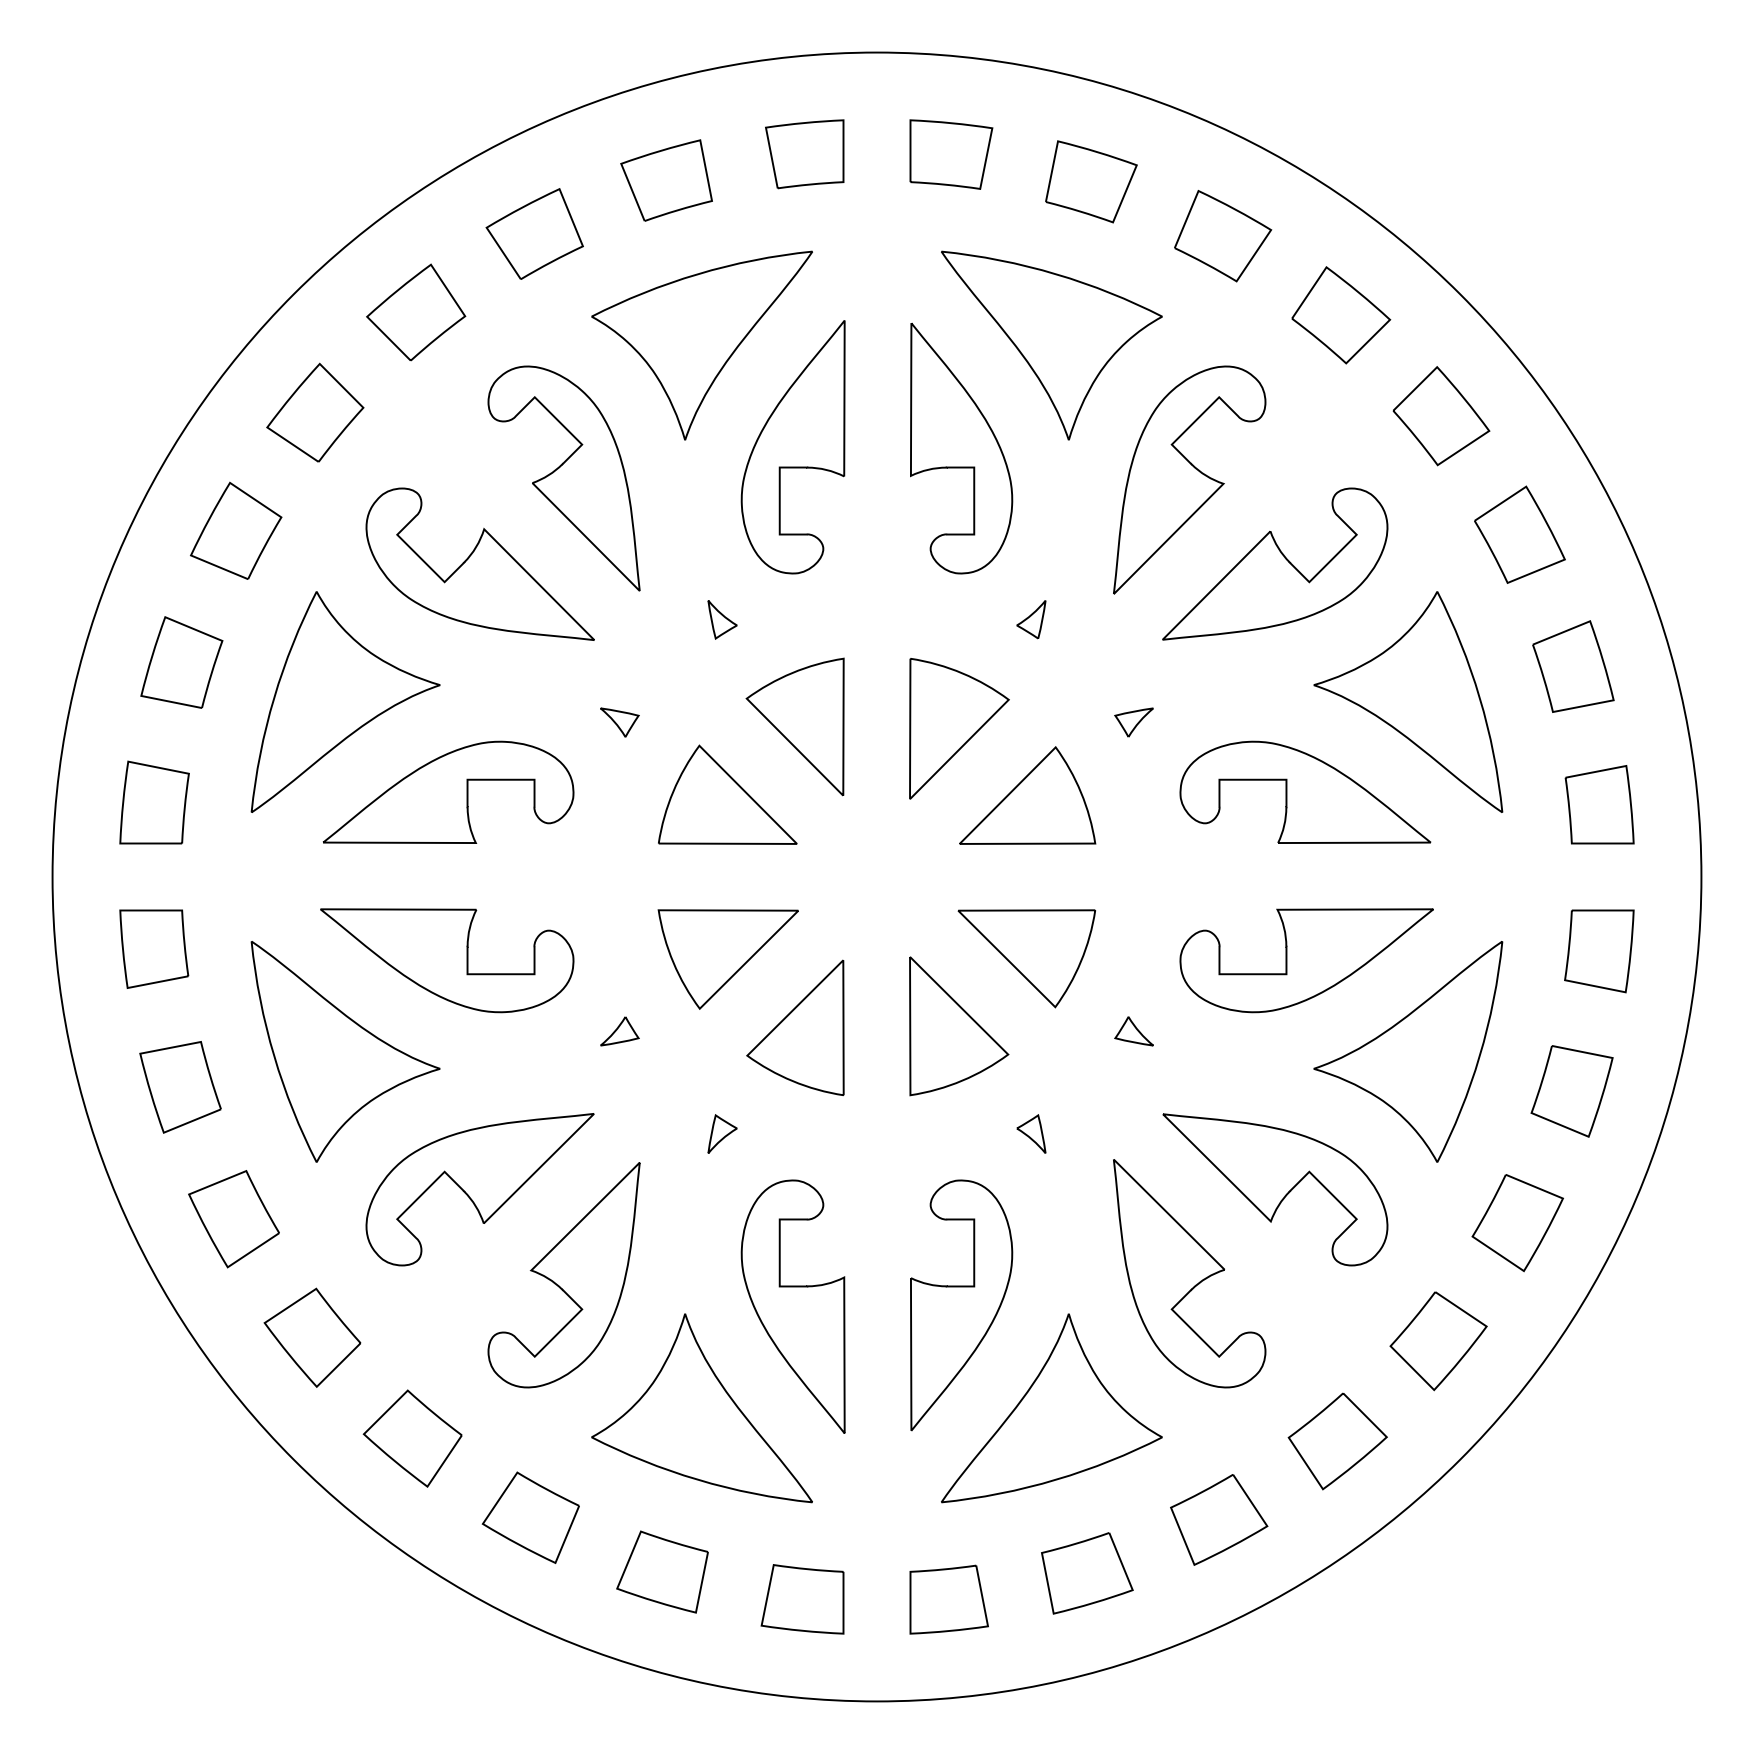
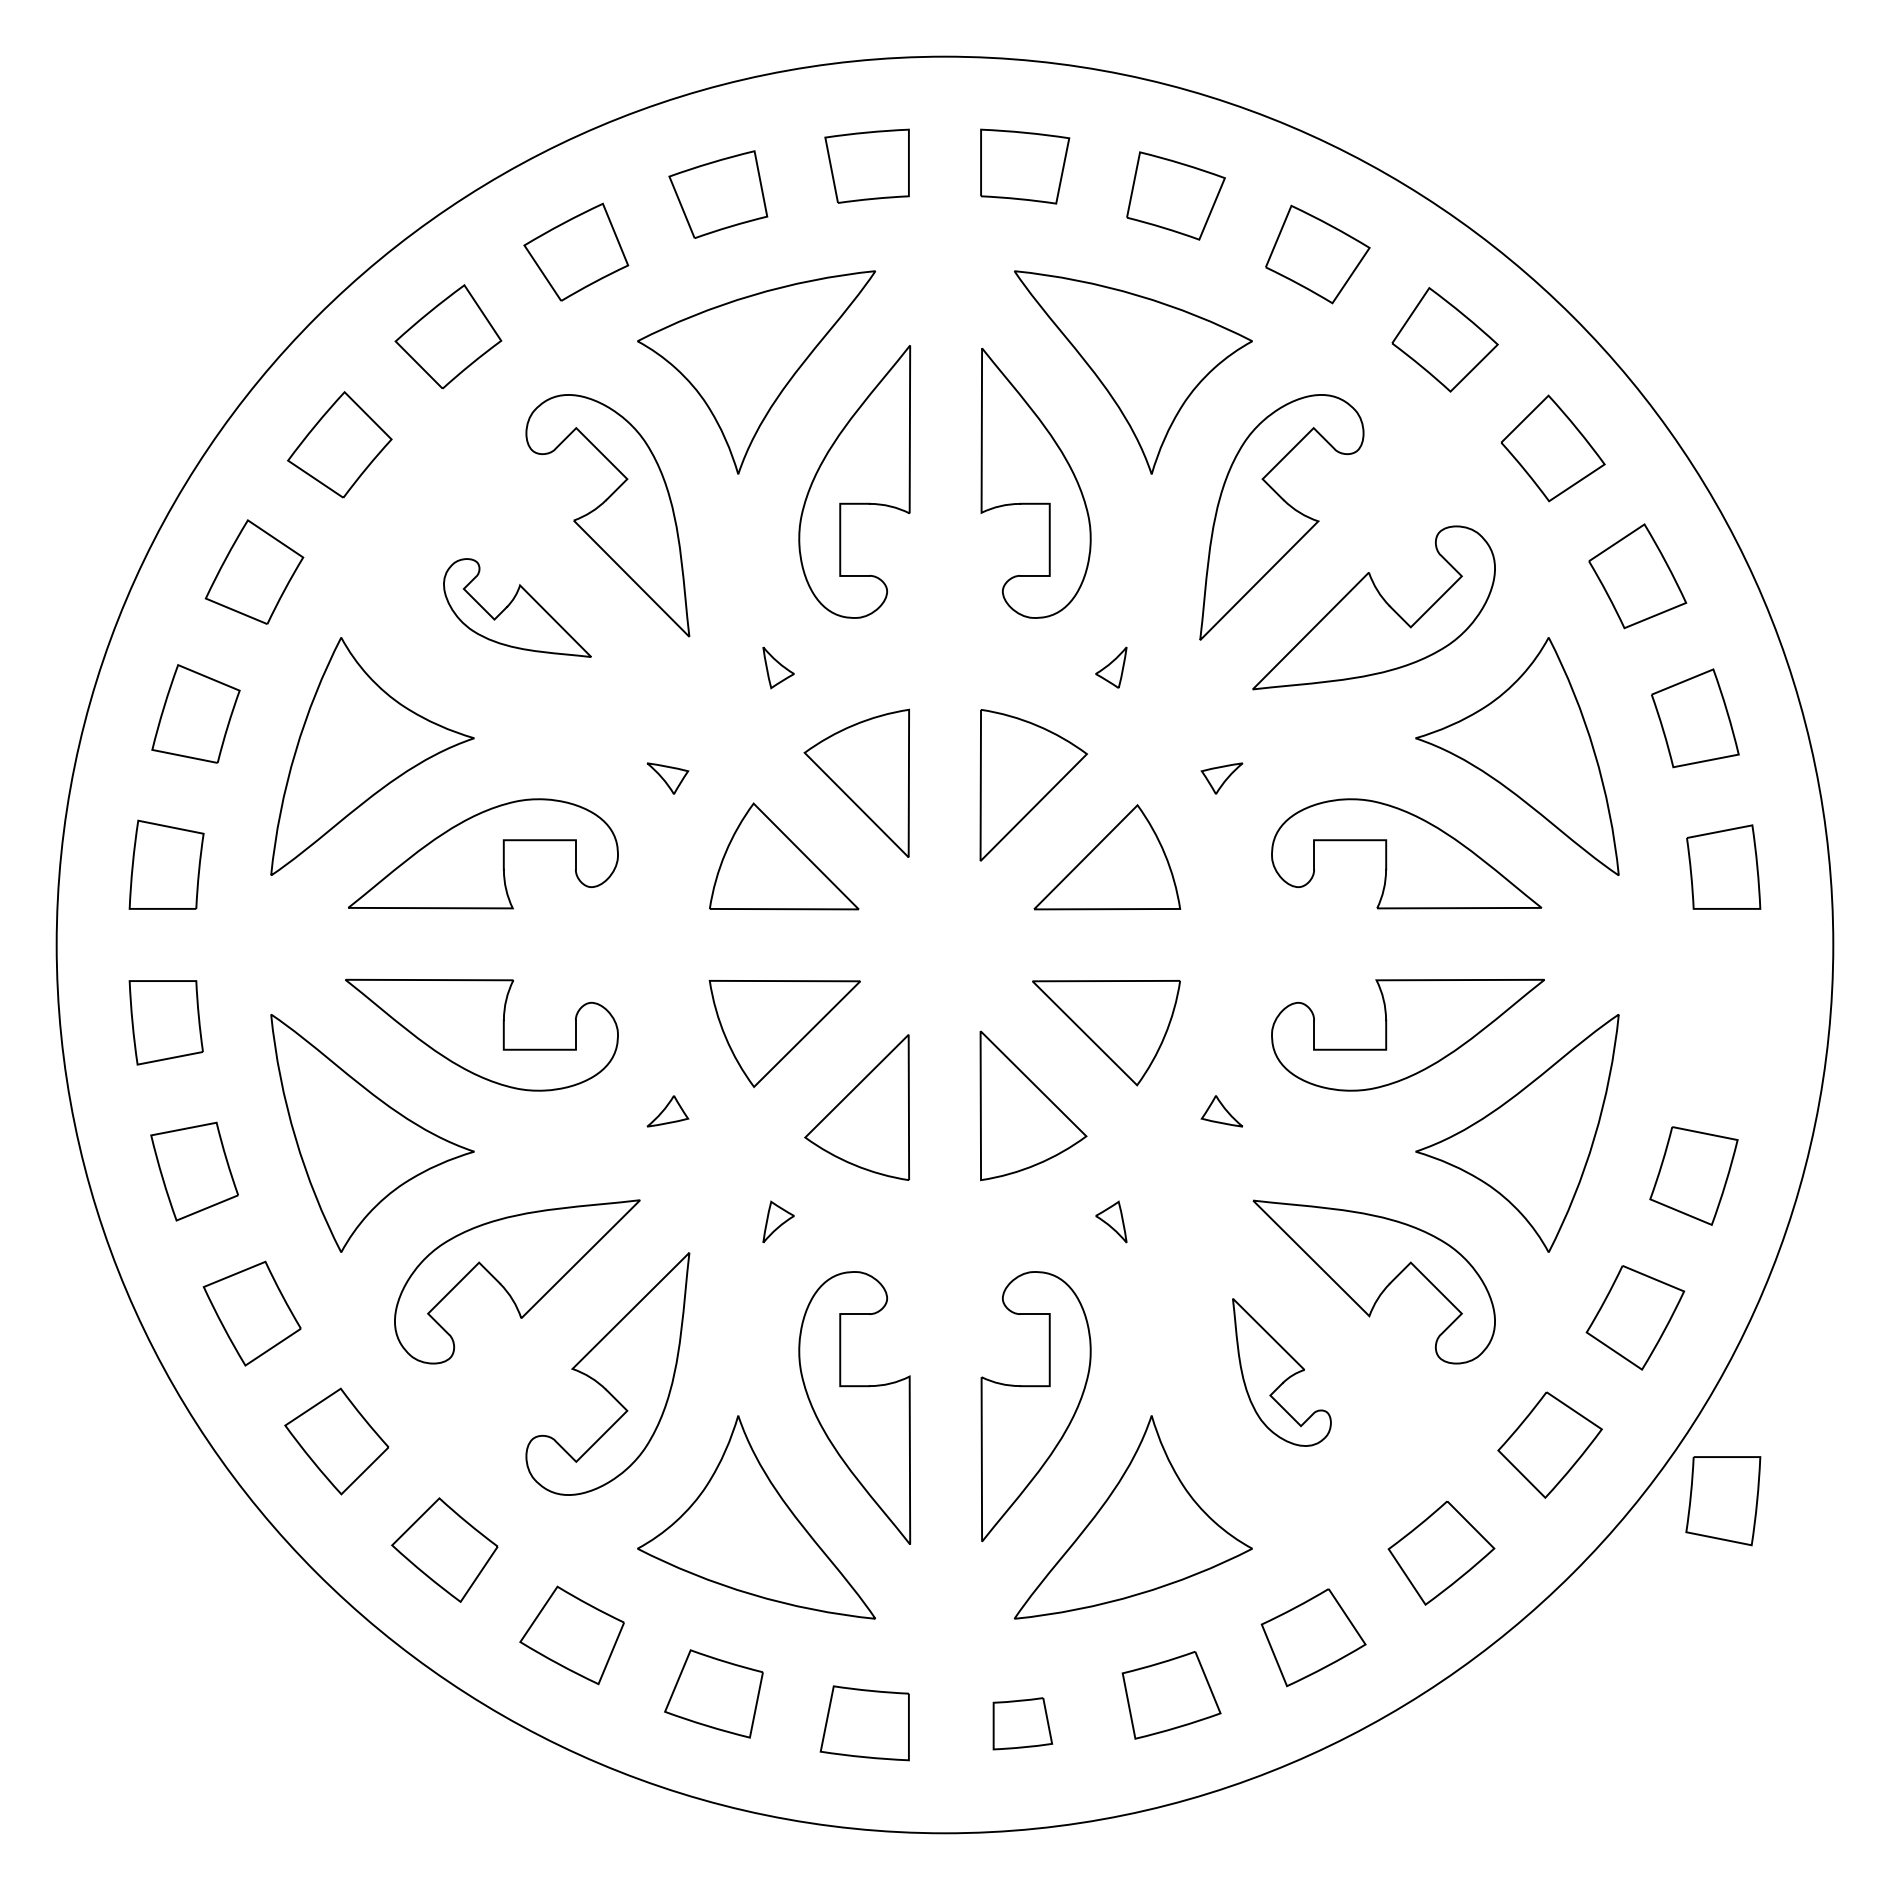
part: (480, 563) -> (517, 607), size x0.6
part: (1599, 951) -> (1723, 1501), moved
part: (1189, 1273) -> (1281, 1372), size x0.6
part: (948, 1599) -> (1022, 1723), size x0.7

